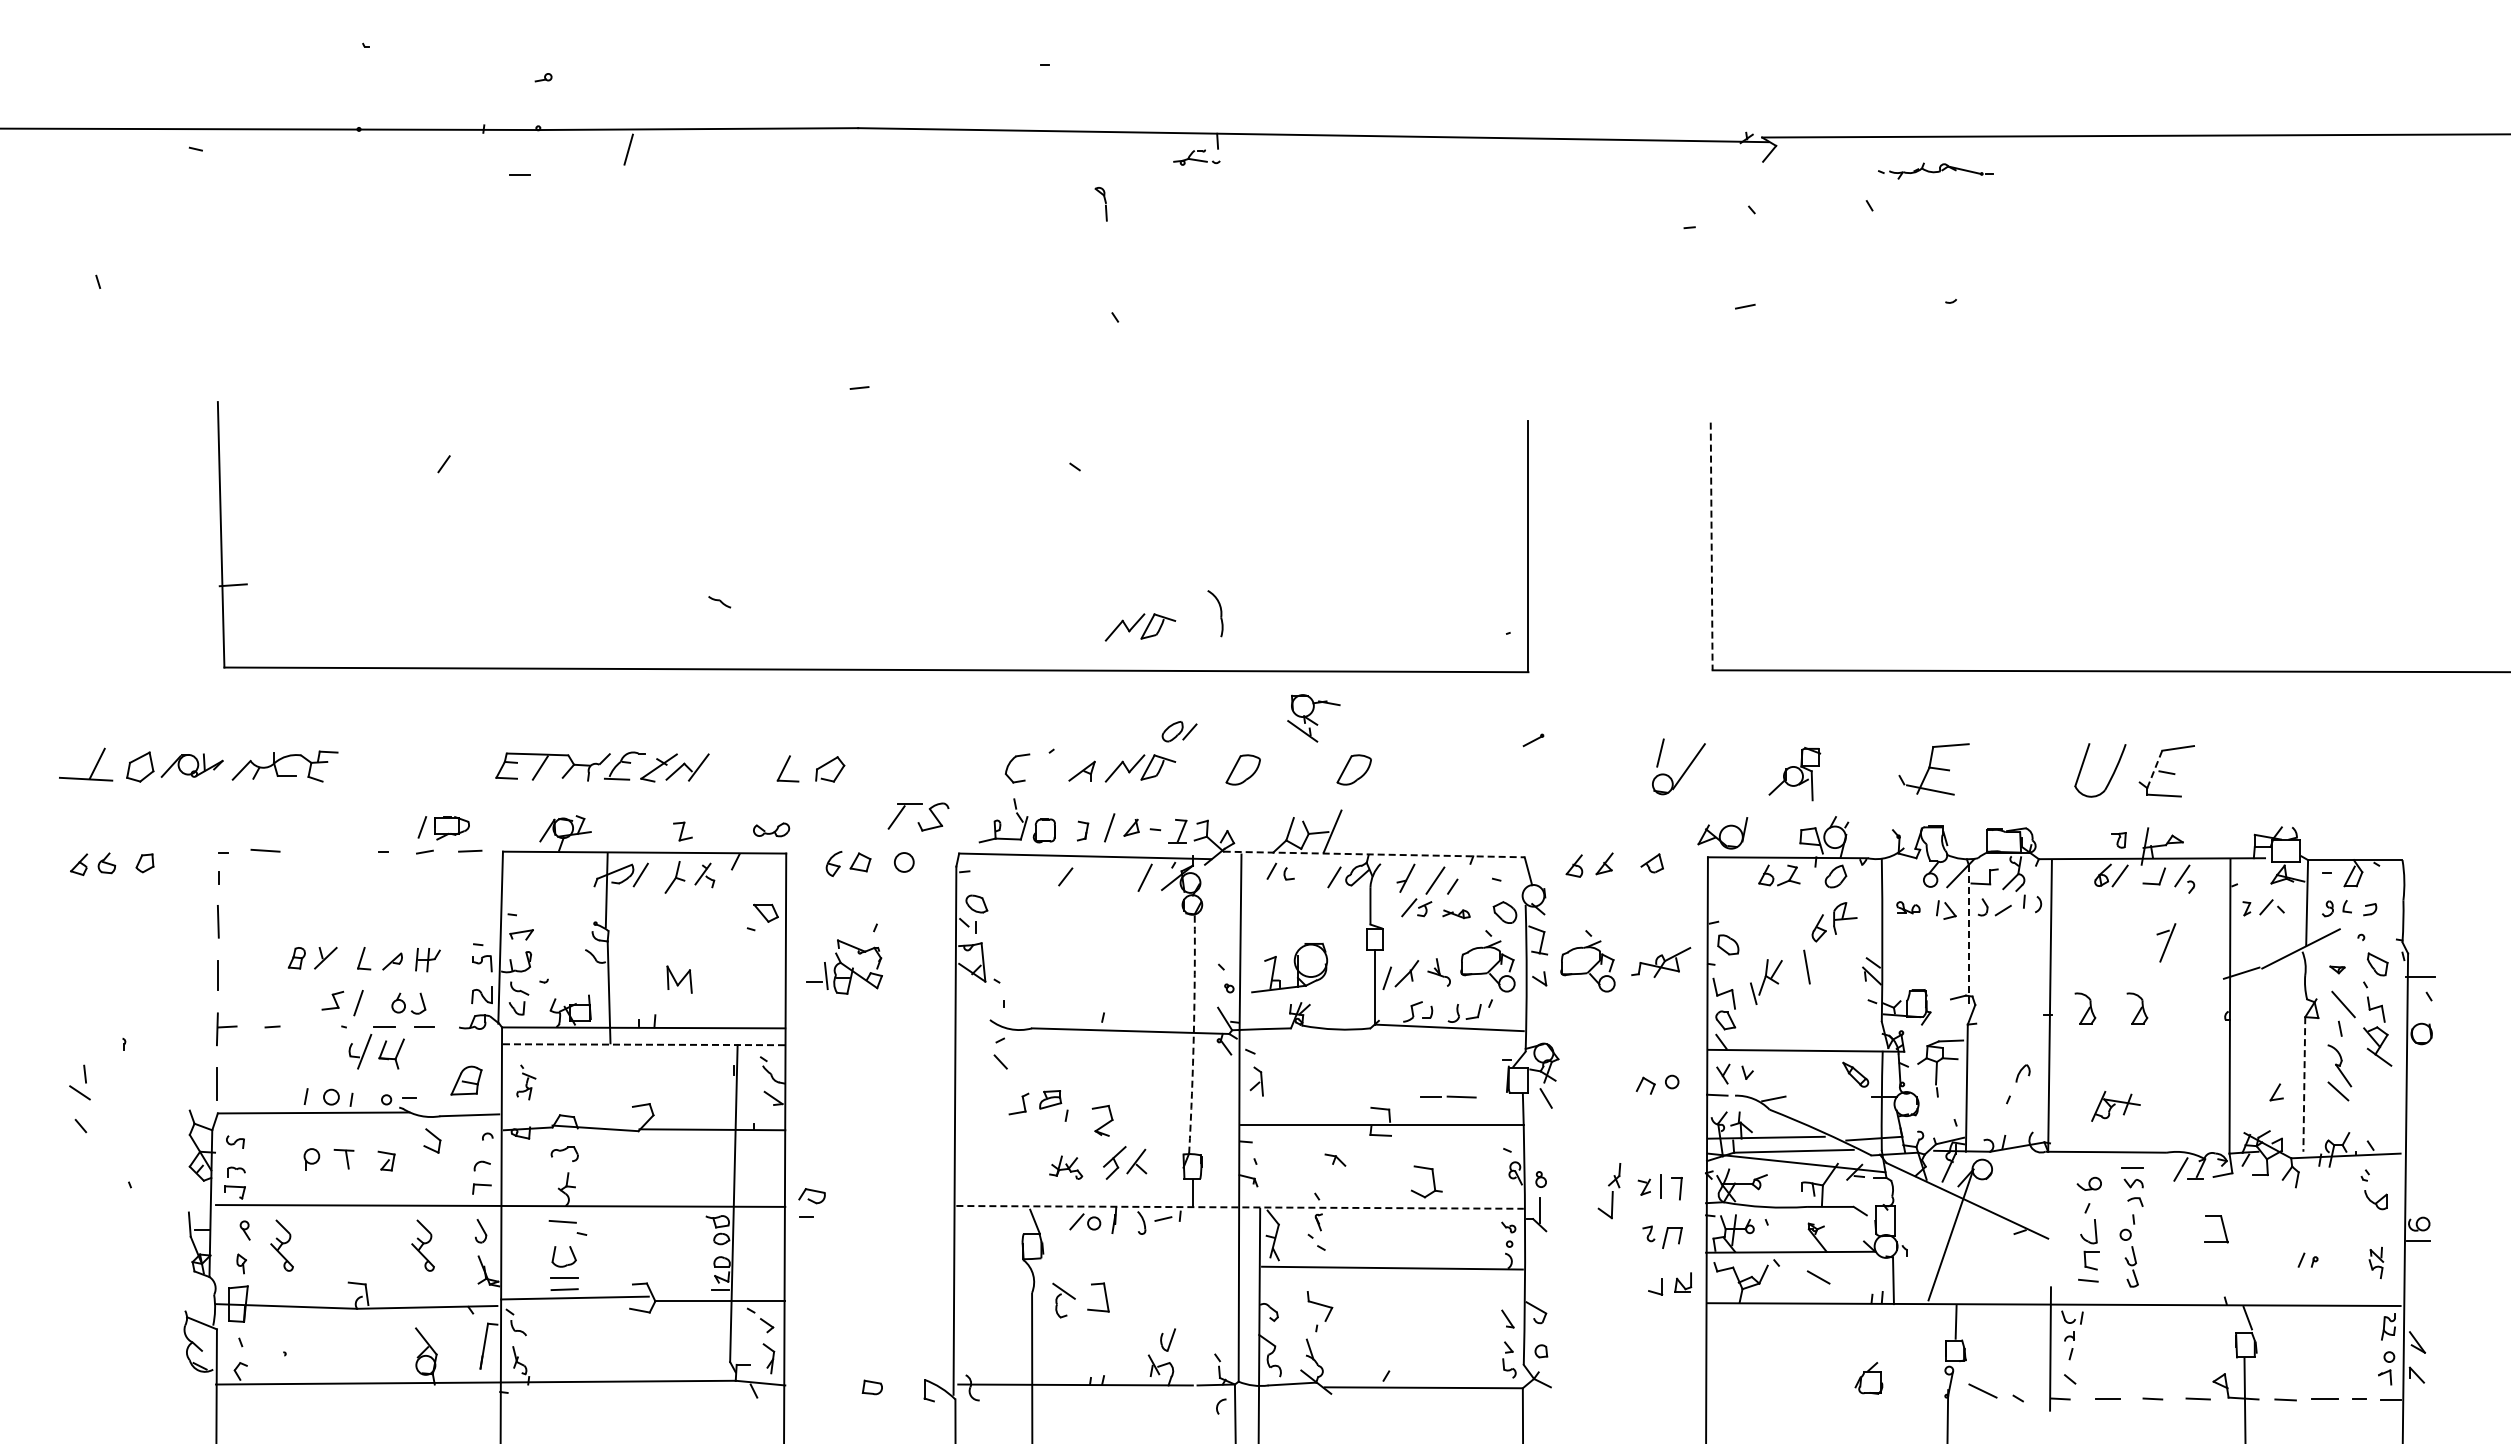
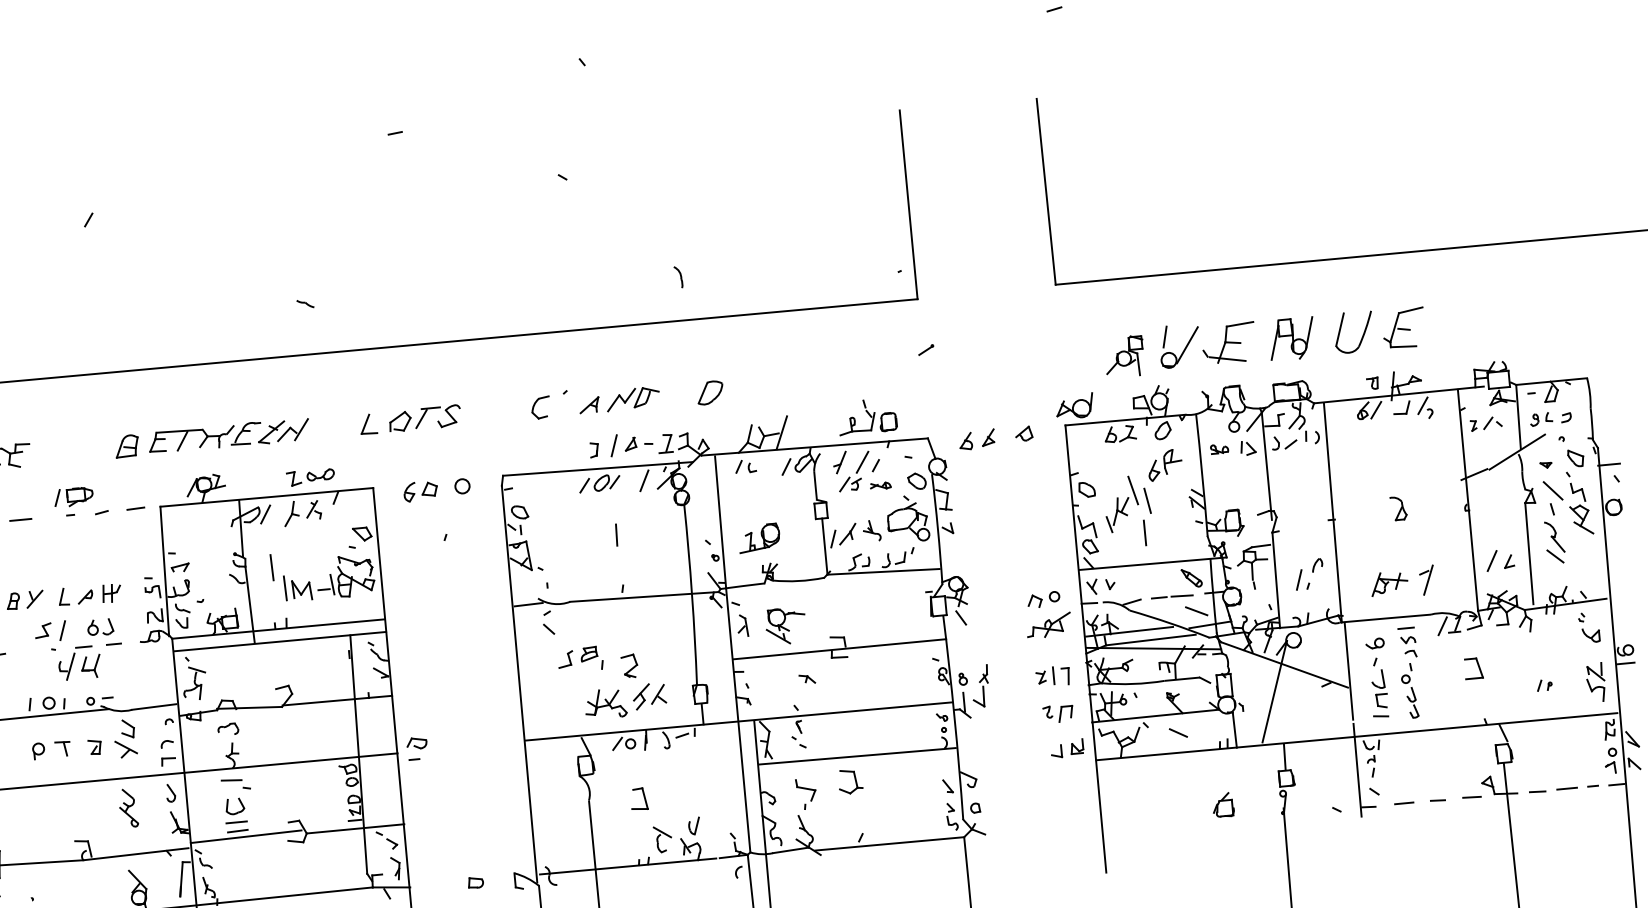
line: (1711, 546) -> (1046, 191), dashed -> solid
part: (1215, 613) -> (678, 277), size x0.62
part: (1140, 627) -> (623, 293), removed
part: (1313, 718) -> (785, 626), moved
part: (1179, 731) -> (606, 482), moved
line: (2154, 768) -> (1394, 327), dashed -> solid
part: (1353, 769) -> (793, 384), removed
part: (1685, 769) -> (1185, 347), moved
part: (2017, 771) -> (1291, 339), added
part: (918, 816) -> (437, 416), moved
part: (1016, 820) -> (866, 416), moved
part: (443, 828) -> (73, 497), moved
part: (771, 829) -> (320, 474), moved
line: (316, 851) -> (20, 519), added
line: (1374, 854) -> (814, 446), dashed -> solid
line: (1968, 936) -> (1266, 466), dashed -> solid
part: (2166, 942) -> (1427, 579), moved
line: (642, 945) -> (271, 567), added
line: (1101, 946) -> (616, 535), added
line: (1788, 951) -> (1132, 490), added
part: (1587, 961) -> (982, 512), removed
part: (1661, 962) -> (1049, 625), moved
part: (844, 966) -> (345, 576), moved
part: (1289, 967) -> (759, 537), size x0.71
line: (657, 974) -> (285, 587), added
line: (1799, 1008) -> (1144, 532), added
part: (2085, 1008) -> (1359, 512), removed
line: (976, 1026) -> (528, 604), added
arc: (1193, 1034) -> (691, 594), dashed -> solid
line: (644, 1044) -> (280, 641), dashed -> solid
part: (466, 1080) -> (127, 446), moved
part: (526, 1082) -> (194, 678), size x1.67
line: (2304, 1084) -> (1529, 553), dashed -> solid
line: (2254, 1089) -> (1492, 560), added
line: (1997, 1090) -> (1299, 579), added
part: (1448, 1096) -> (1172, 596), moved
part: (427, 1166) -> (126, 748), added
part: (1065, 1167) -> (605, 703), size x1.67
part: (1432, 1179) -> (854, 779), moved
part: (1609, 1191) -> (980, 686), moved
line: (1240, 1207) -> (739, 721), dashed -> solid
line: (2051, 1216) -> (1348, 670), added
part: (281, 1245) -> (22, 818), removed
part: (2376, 1262) -> (1596, 682), size x1.67
part: (1063, 1300) -> (662, 839), moved
line: (1982, 1390) -> (1196, 610), moved

